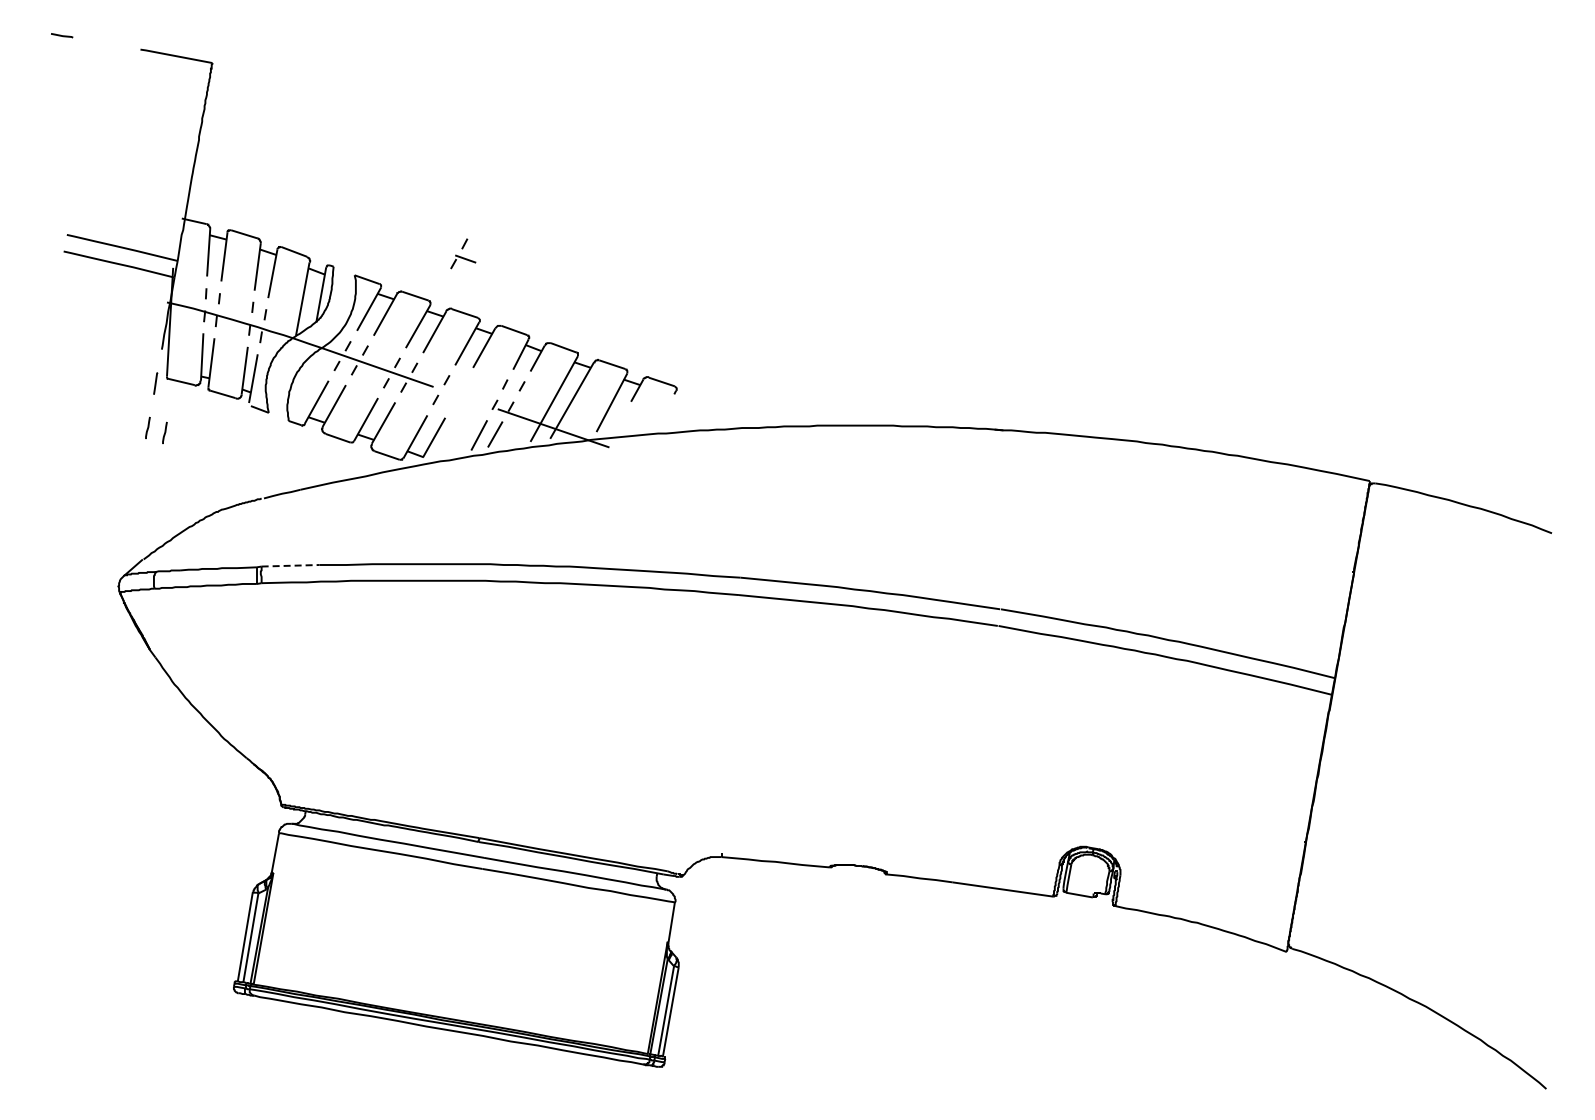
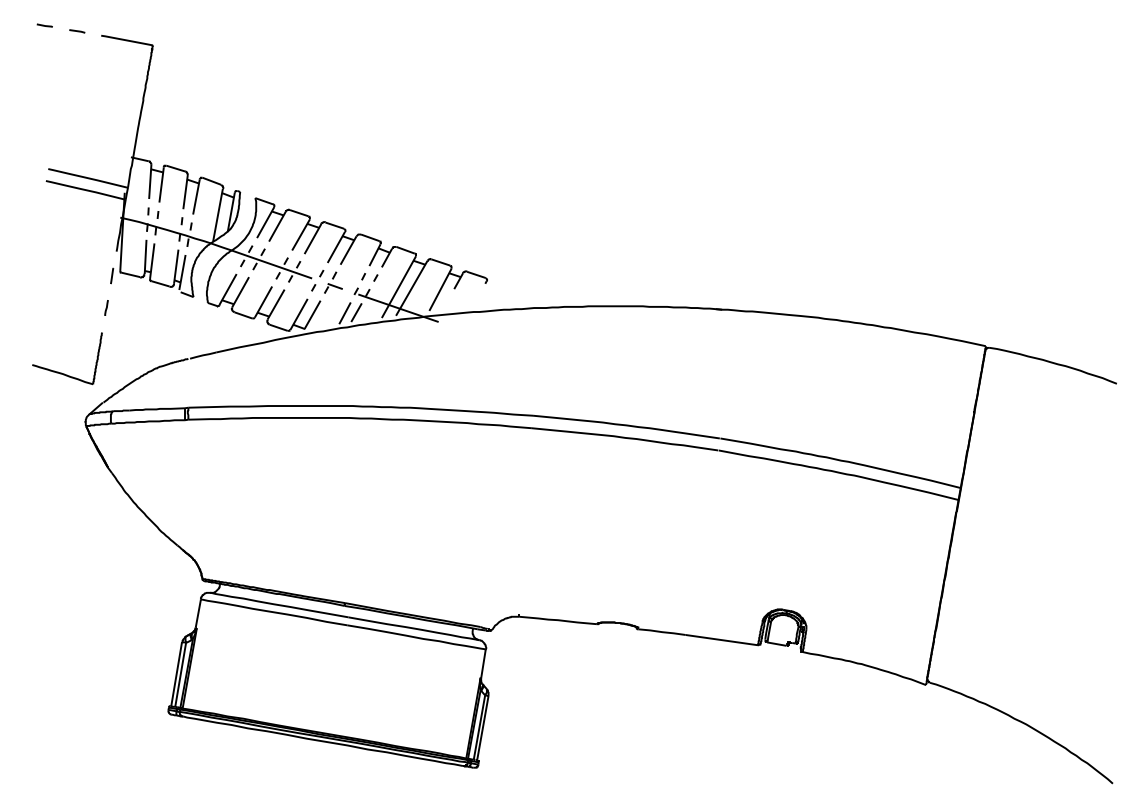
line: (107, 43) -> (77, 31), added
part: (463, 253) -> (333, 282), moved
line: (164, 432) -> (118, 311), removed
part: (87, 518) -> (63, 373), added
line: (290, 565) -> (209, 406), dashed -> solid

